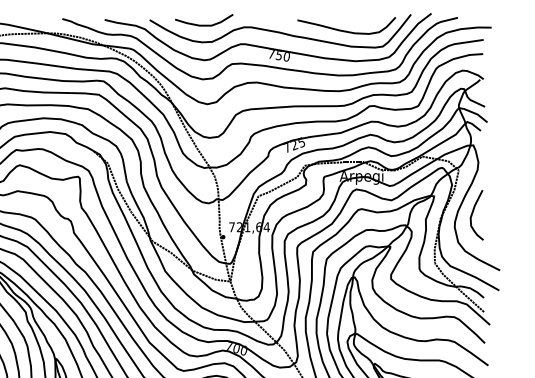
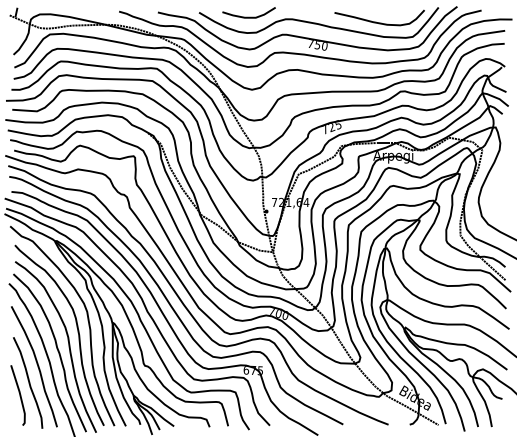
curve: (473, 215) -> (495, 191), removed

